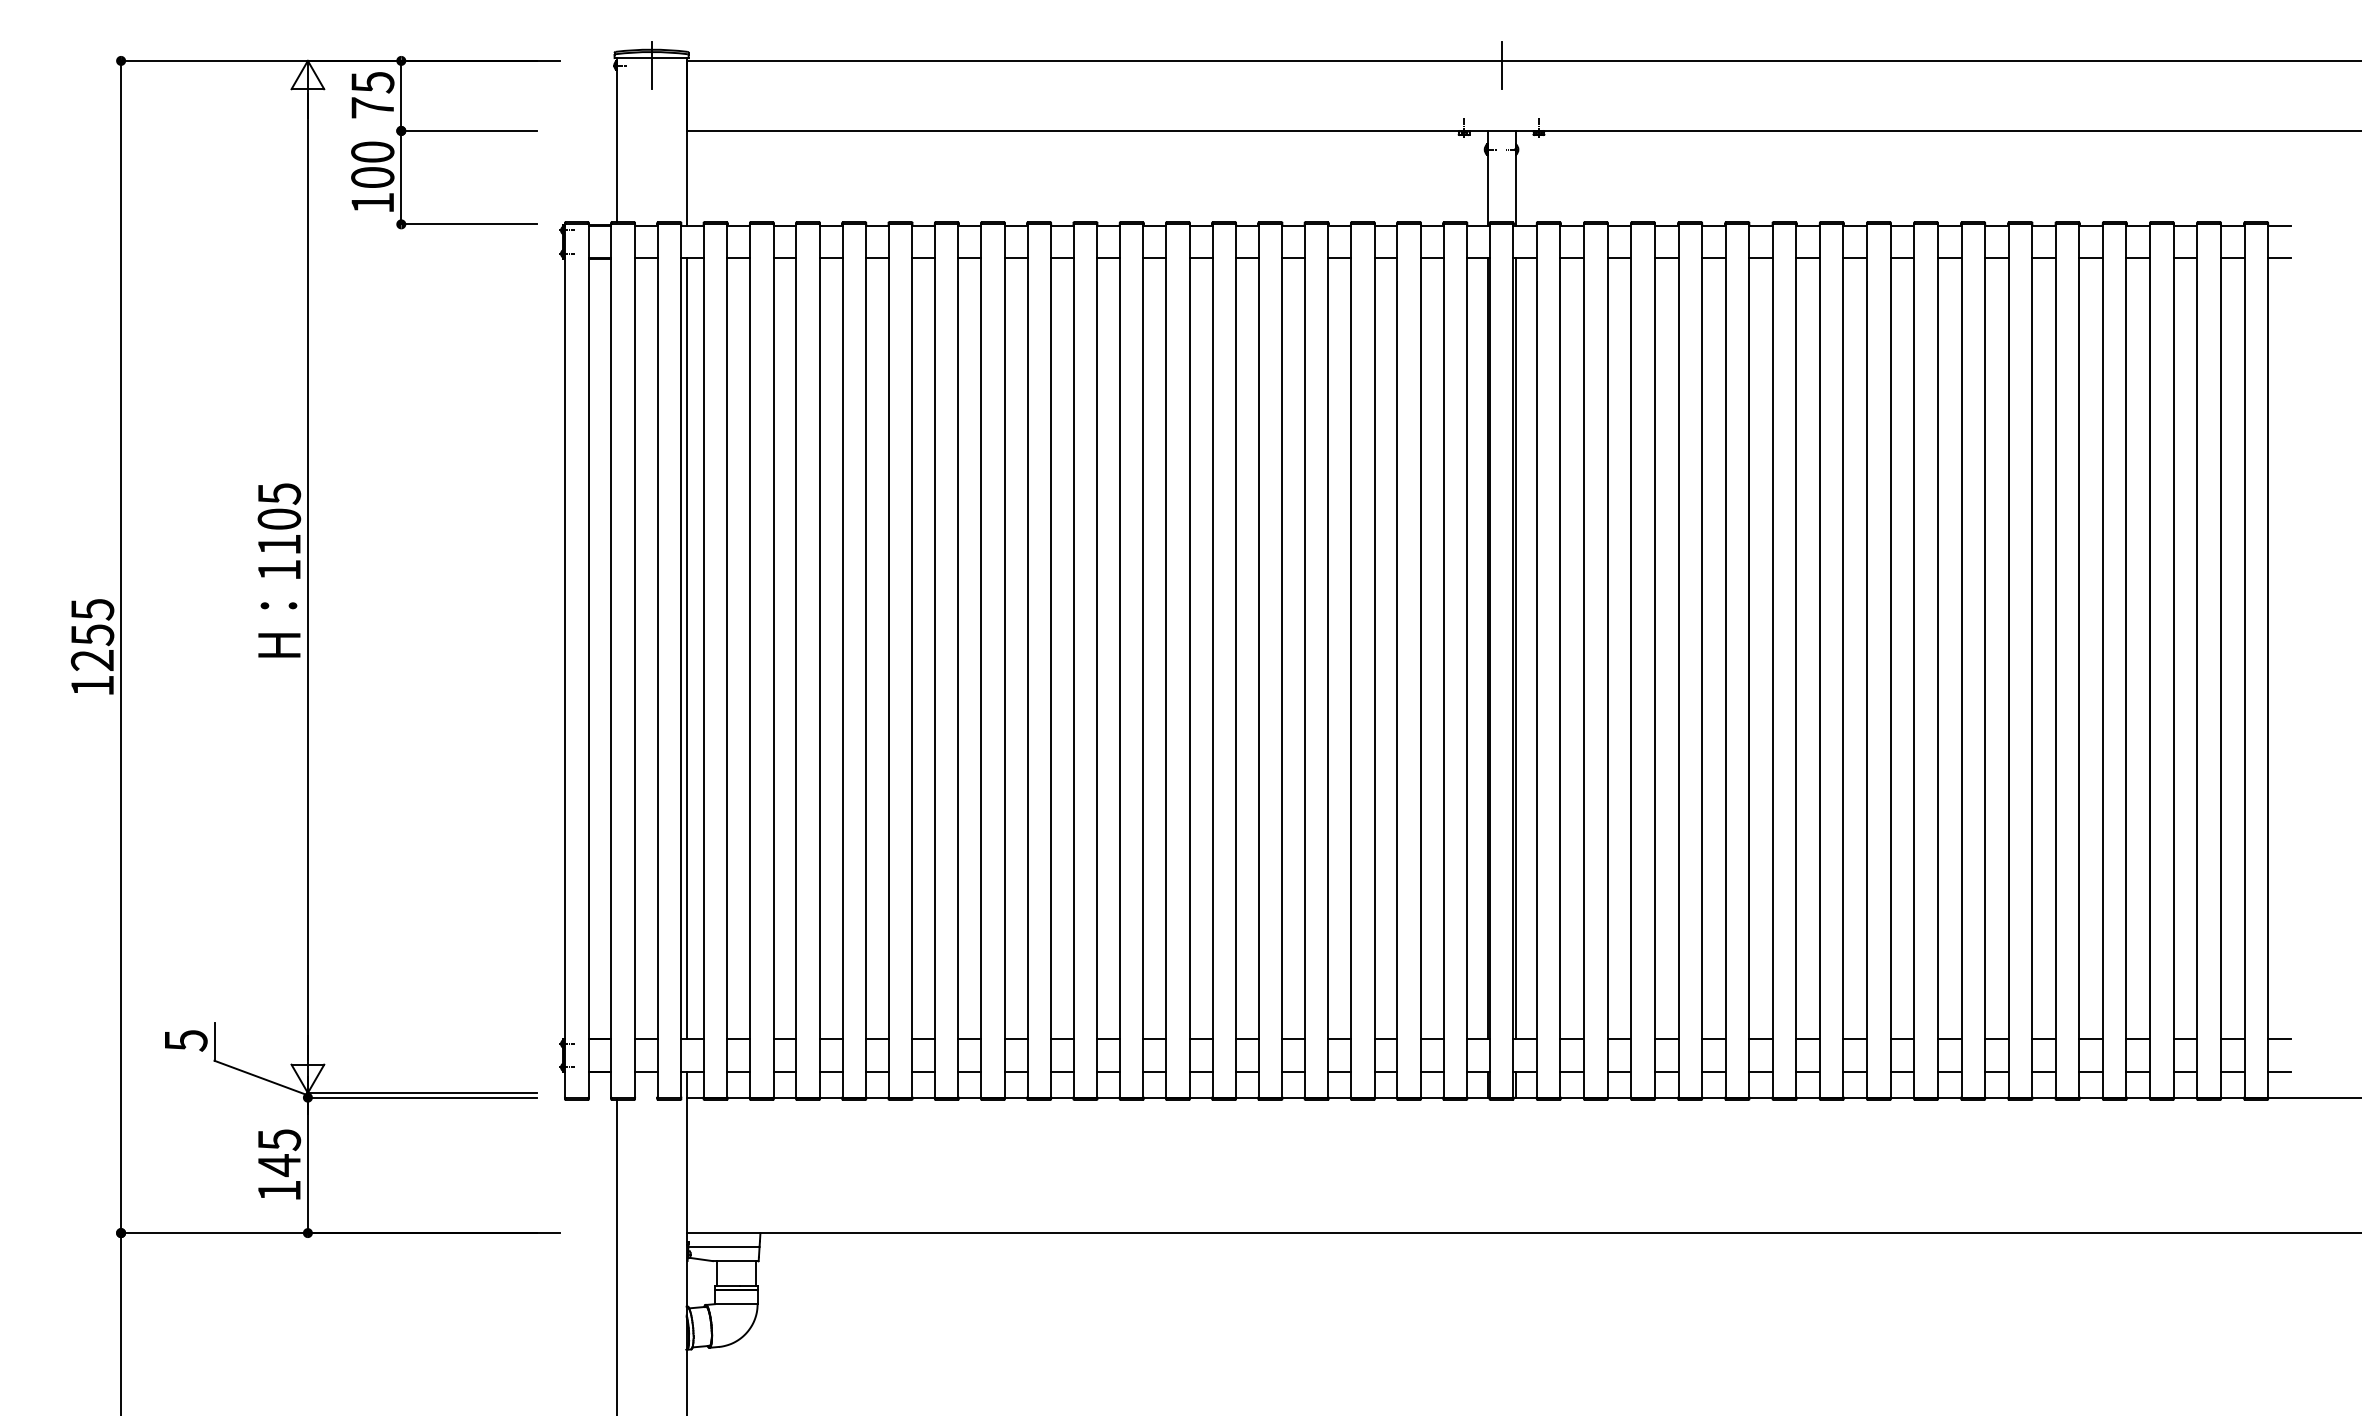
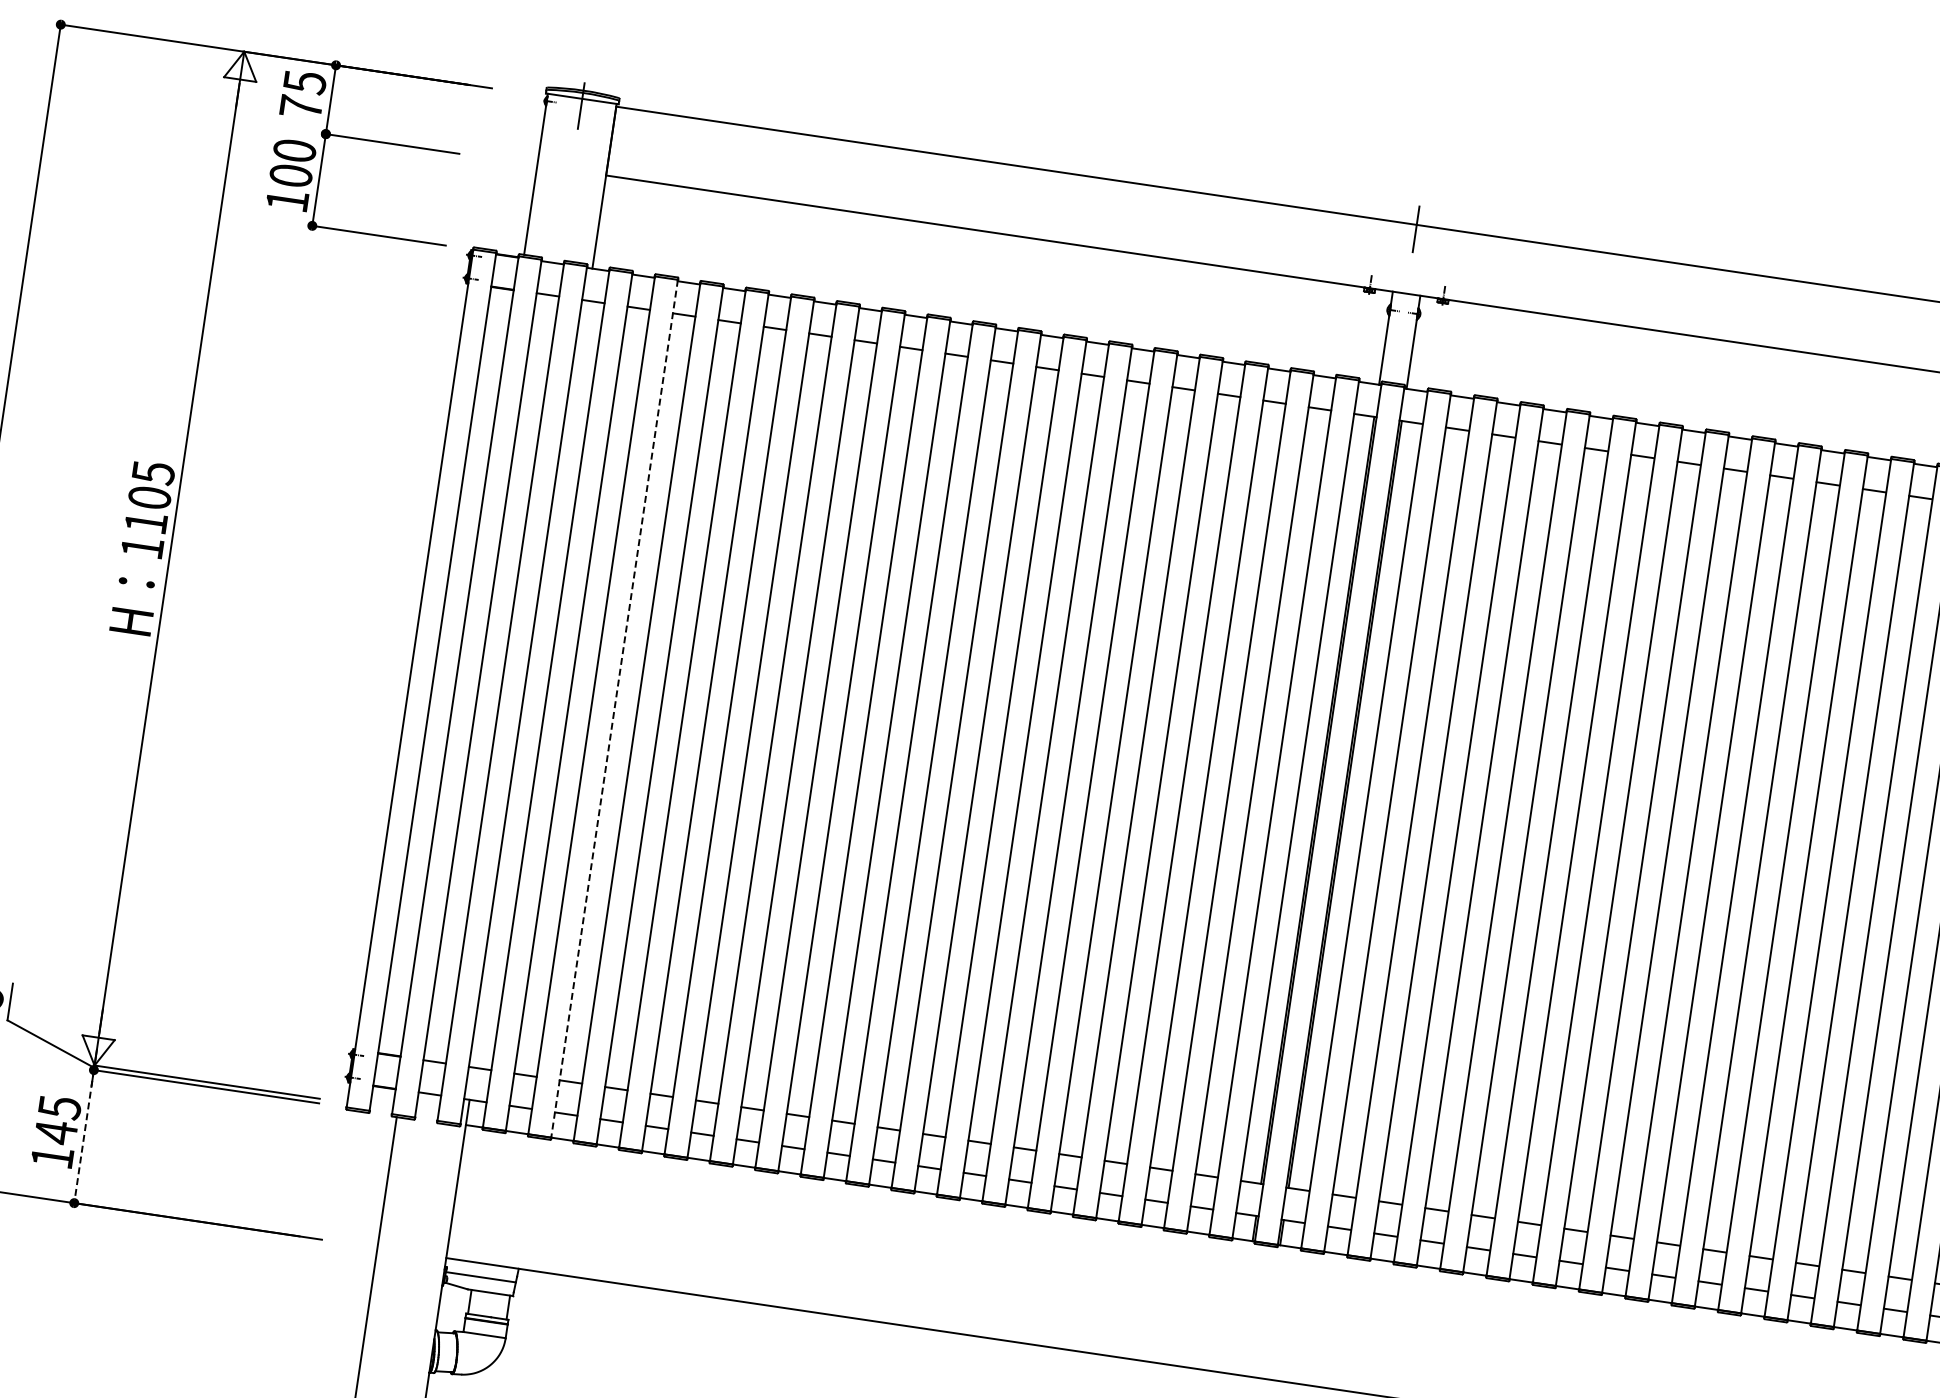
line: (686, 648) -> (530, 683), removed
line: (773, 661) -> (614, 709), solid -> dashed
line: (307, 1165) -> (83, 1136), solid -> dashed

